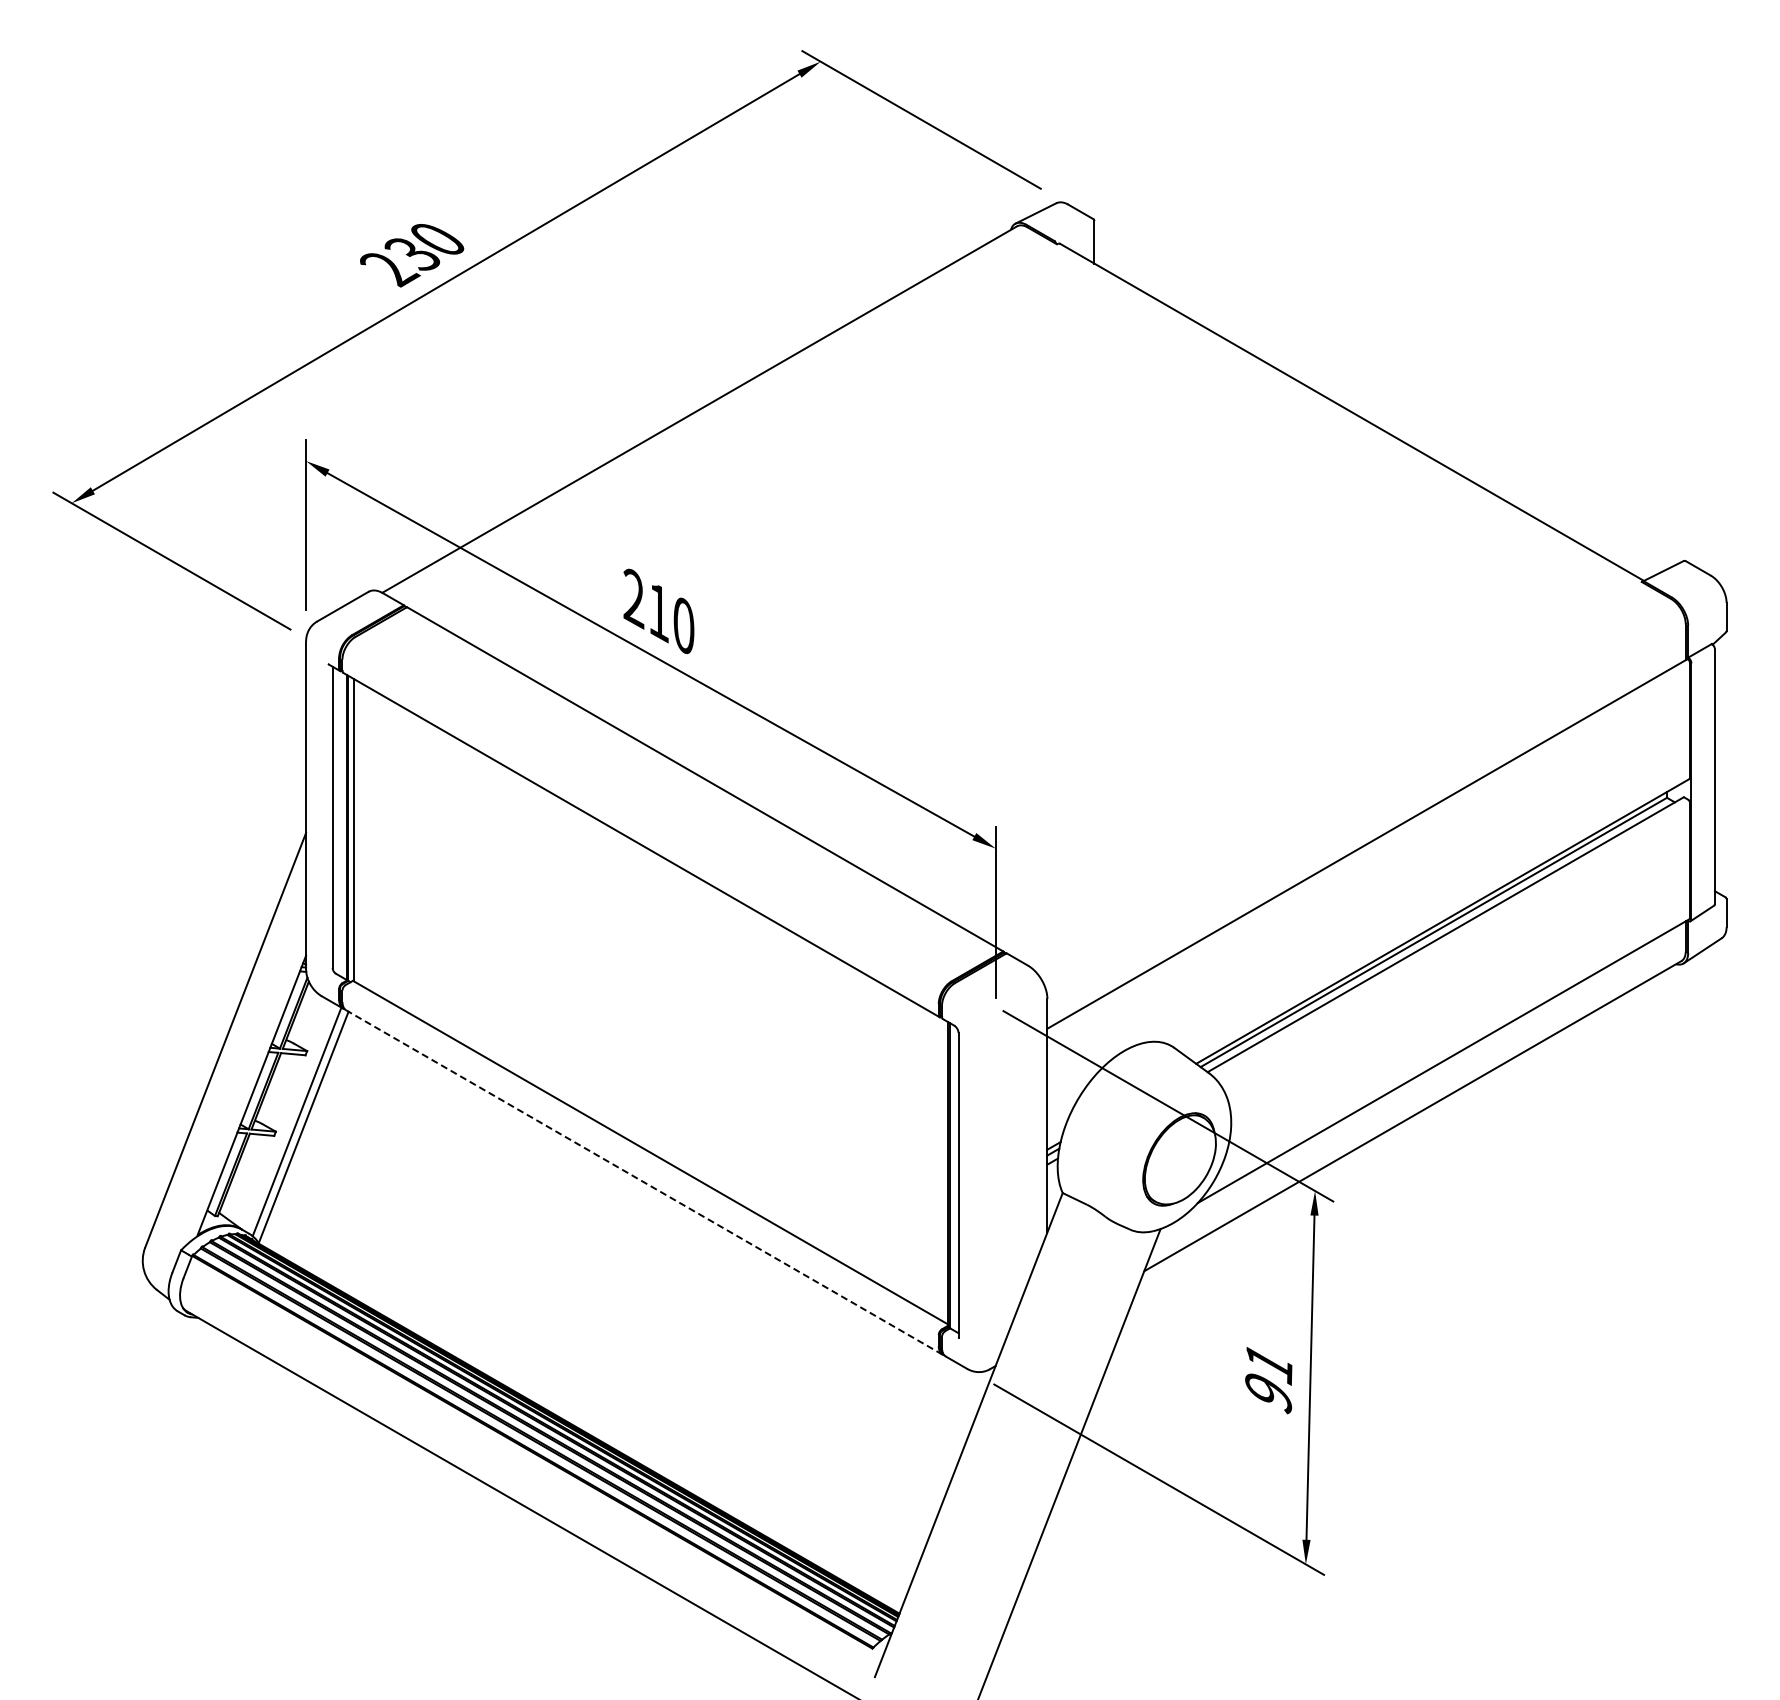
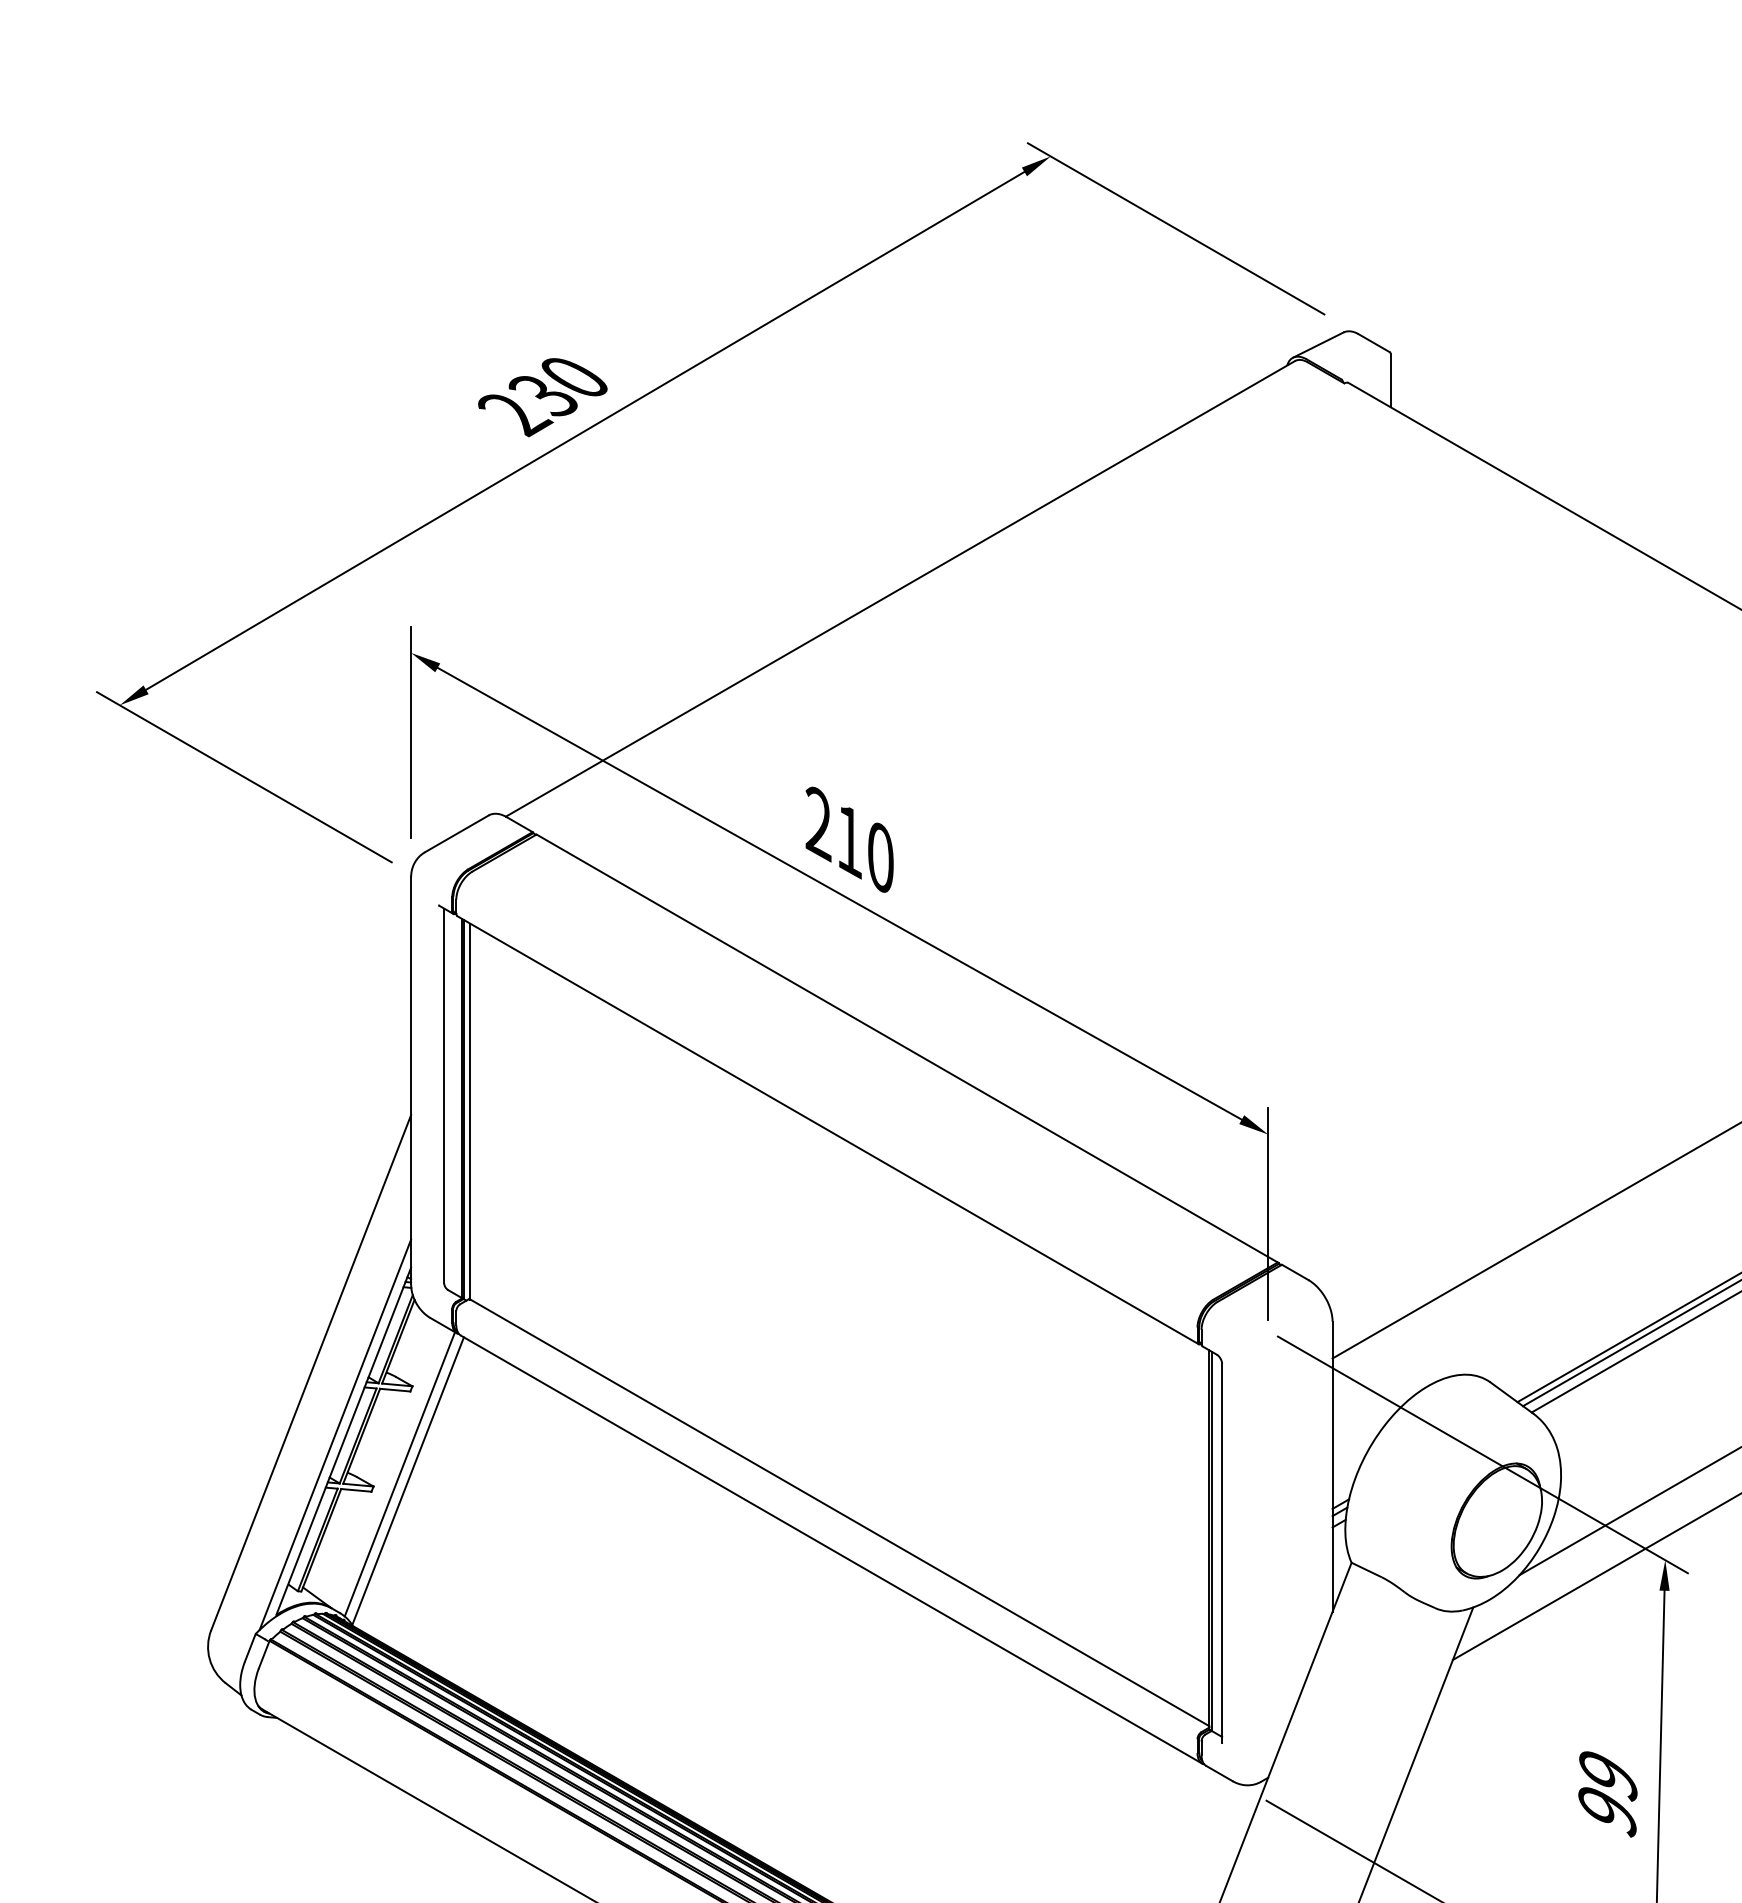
line: (245, 1090) -> (335, 1435), added
line: (643, 1182) -> (830, 1549), dashed -> solid
text: (1268, 1364) -> (1607, 1775), 91 -> 99

